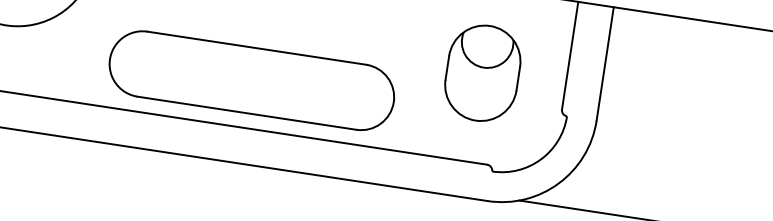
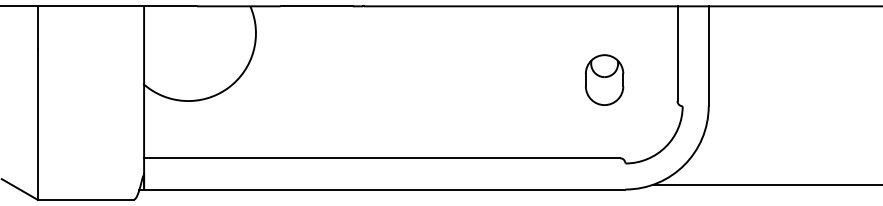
part: (482, 72) -> (604, 79), size x0.6
part: (251, 80) -> (406, 116), removed

